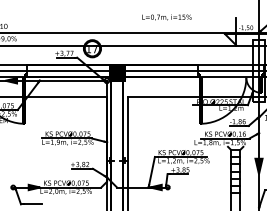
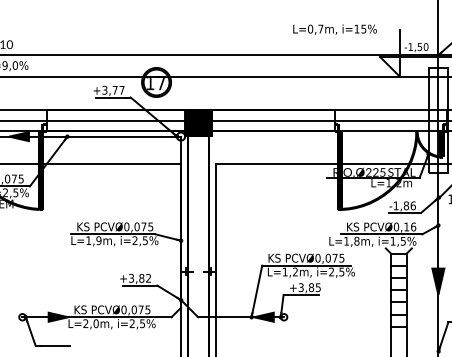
text: (166, 17) -> (334, 29), moved

